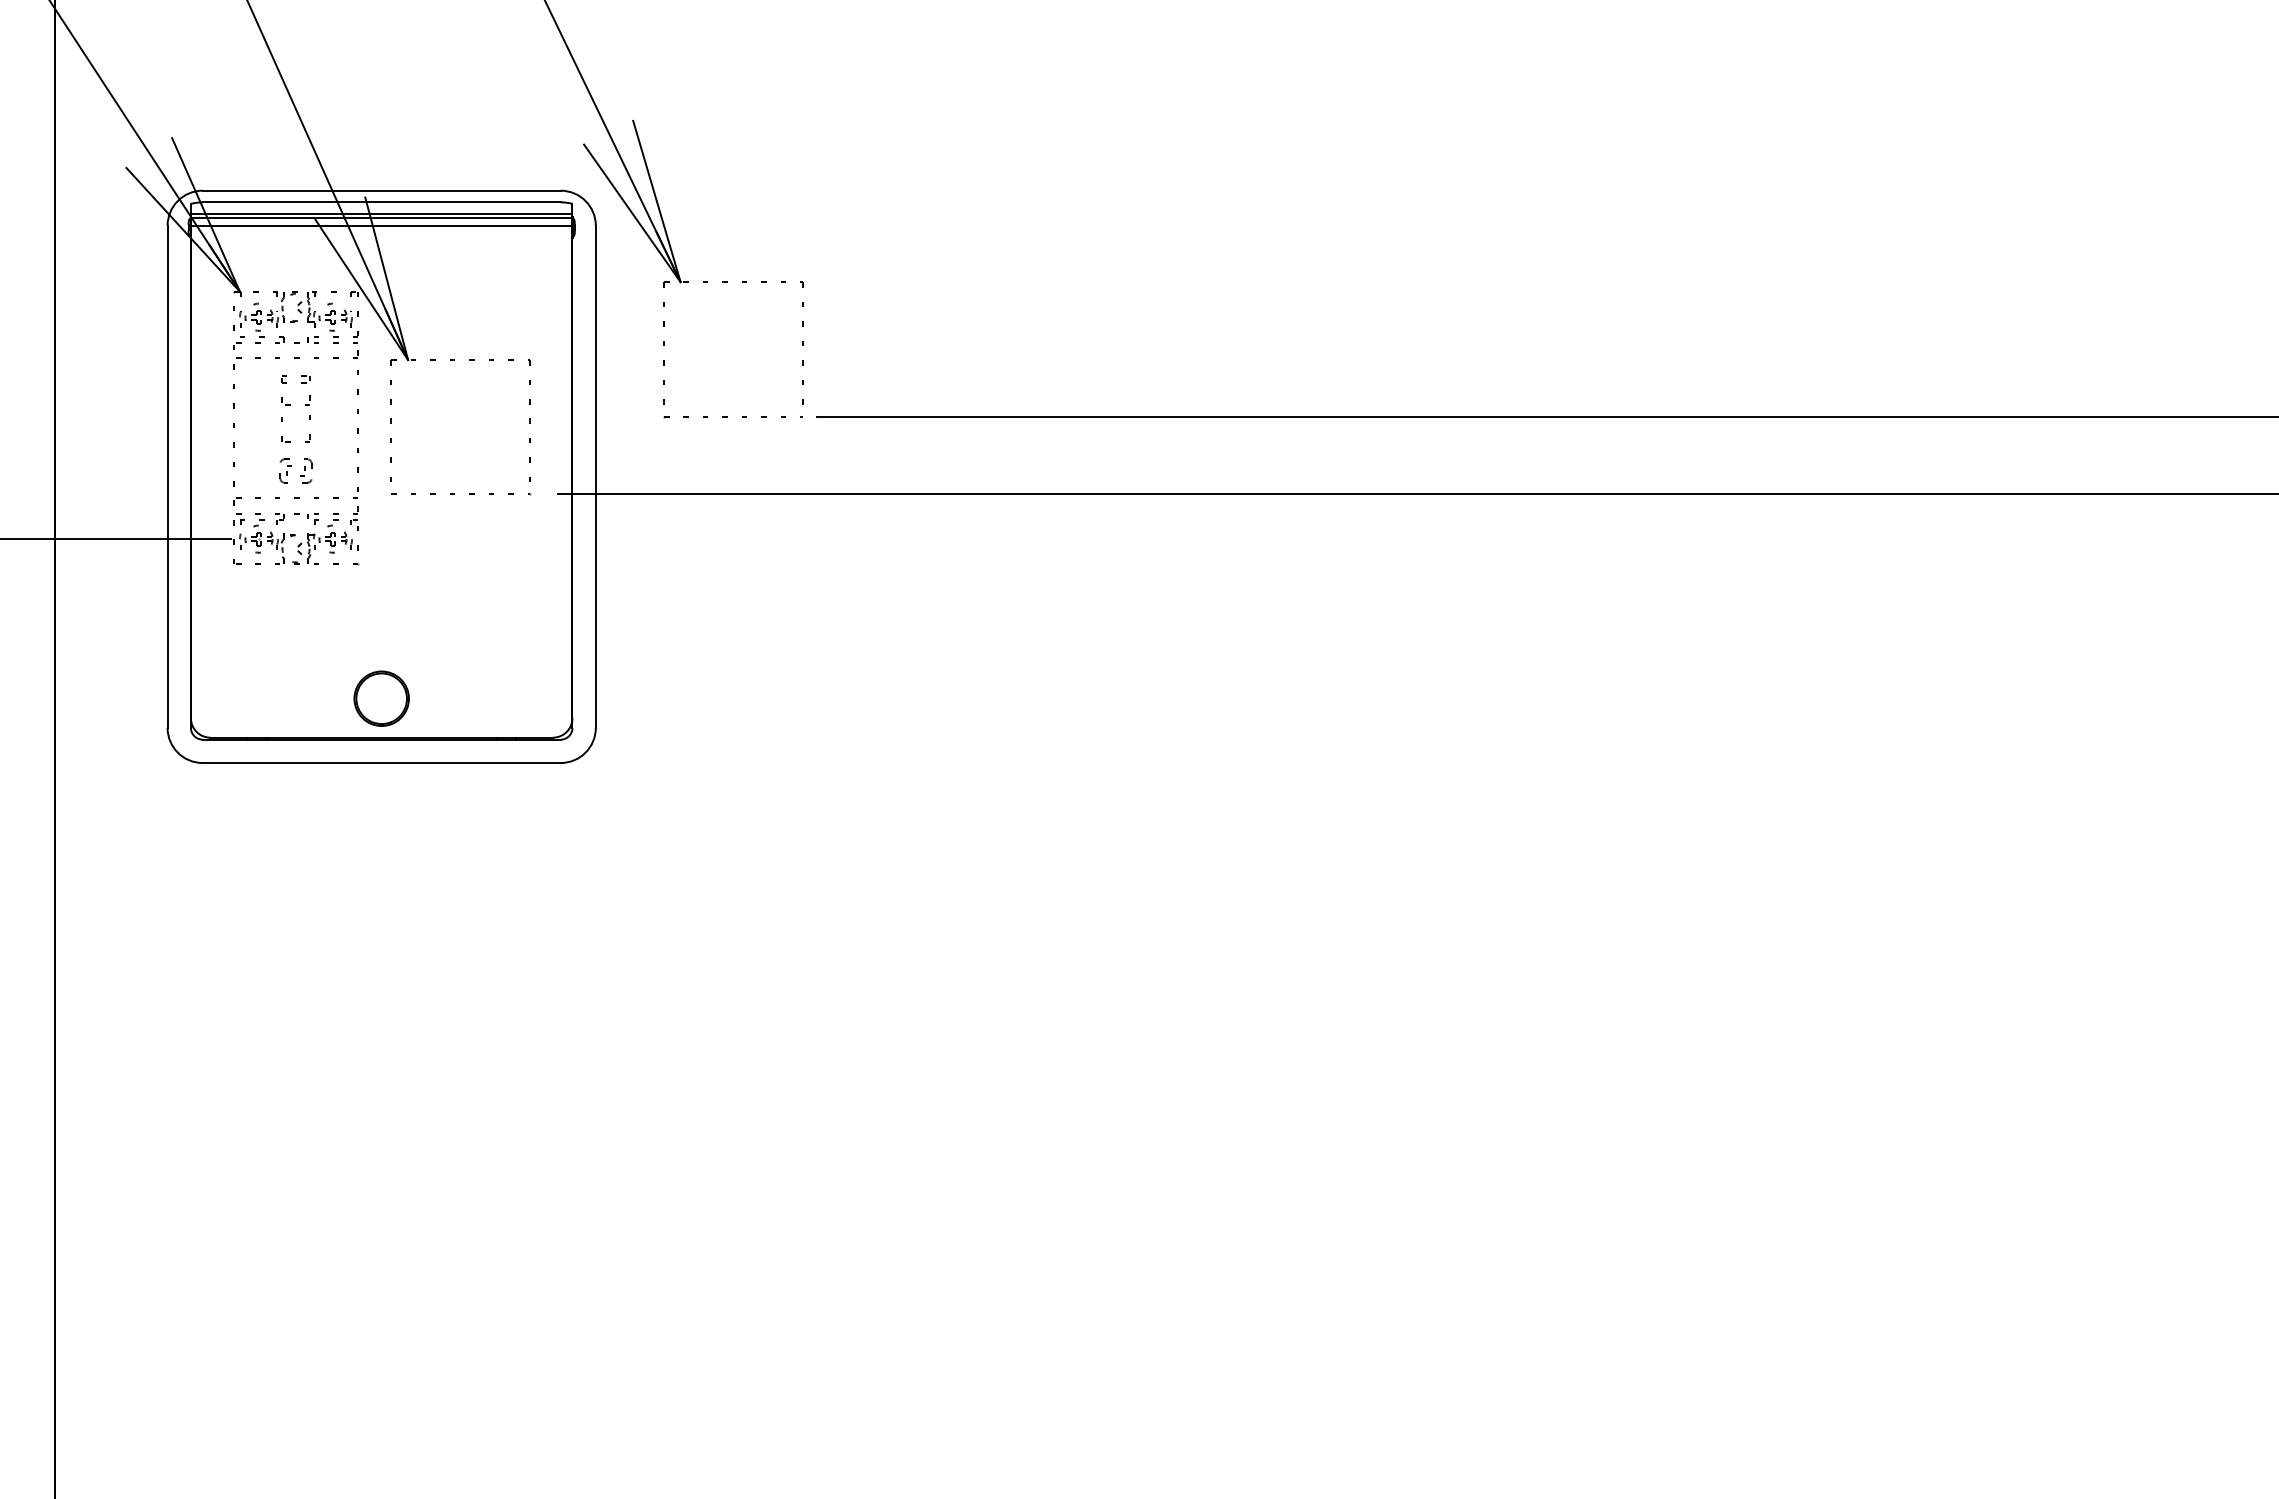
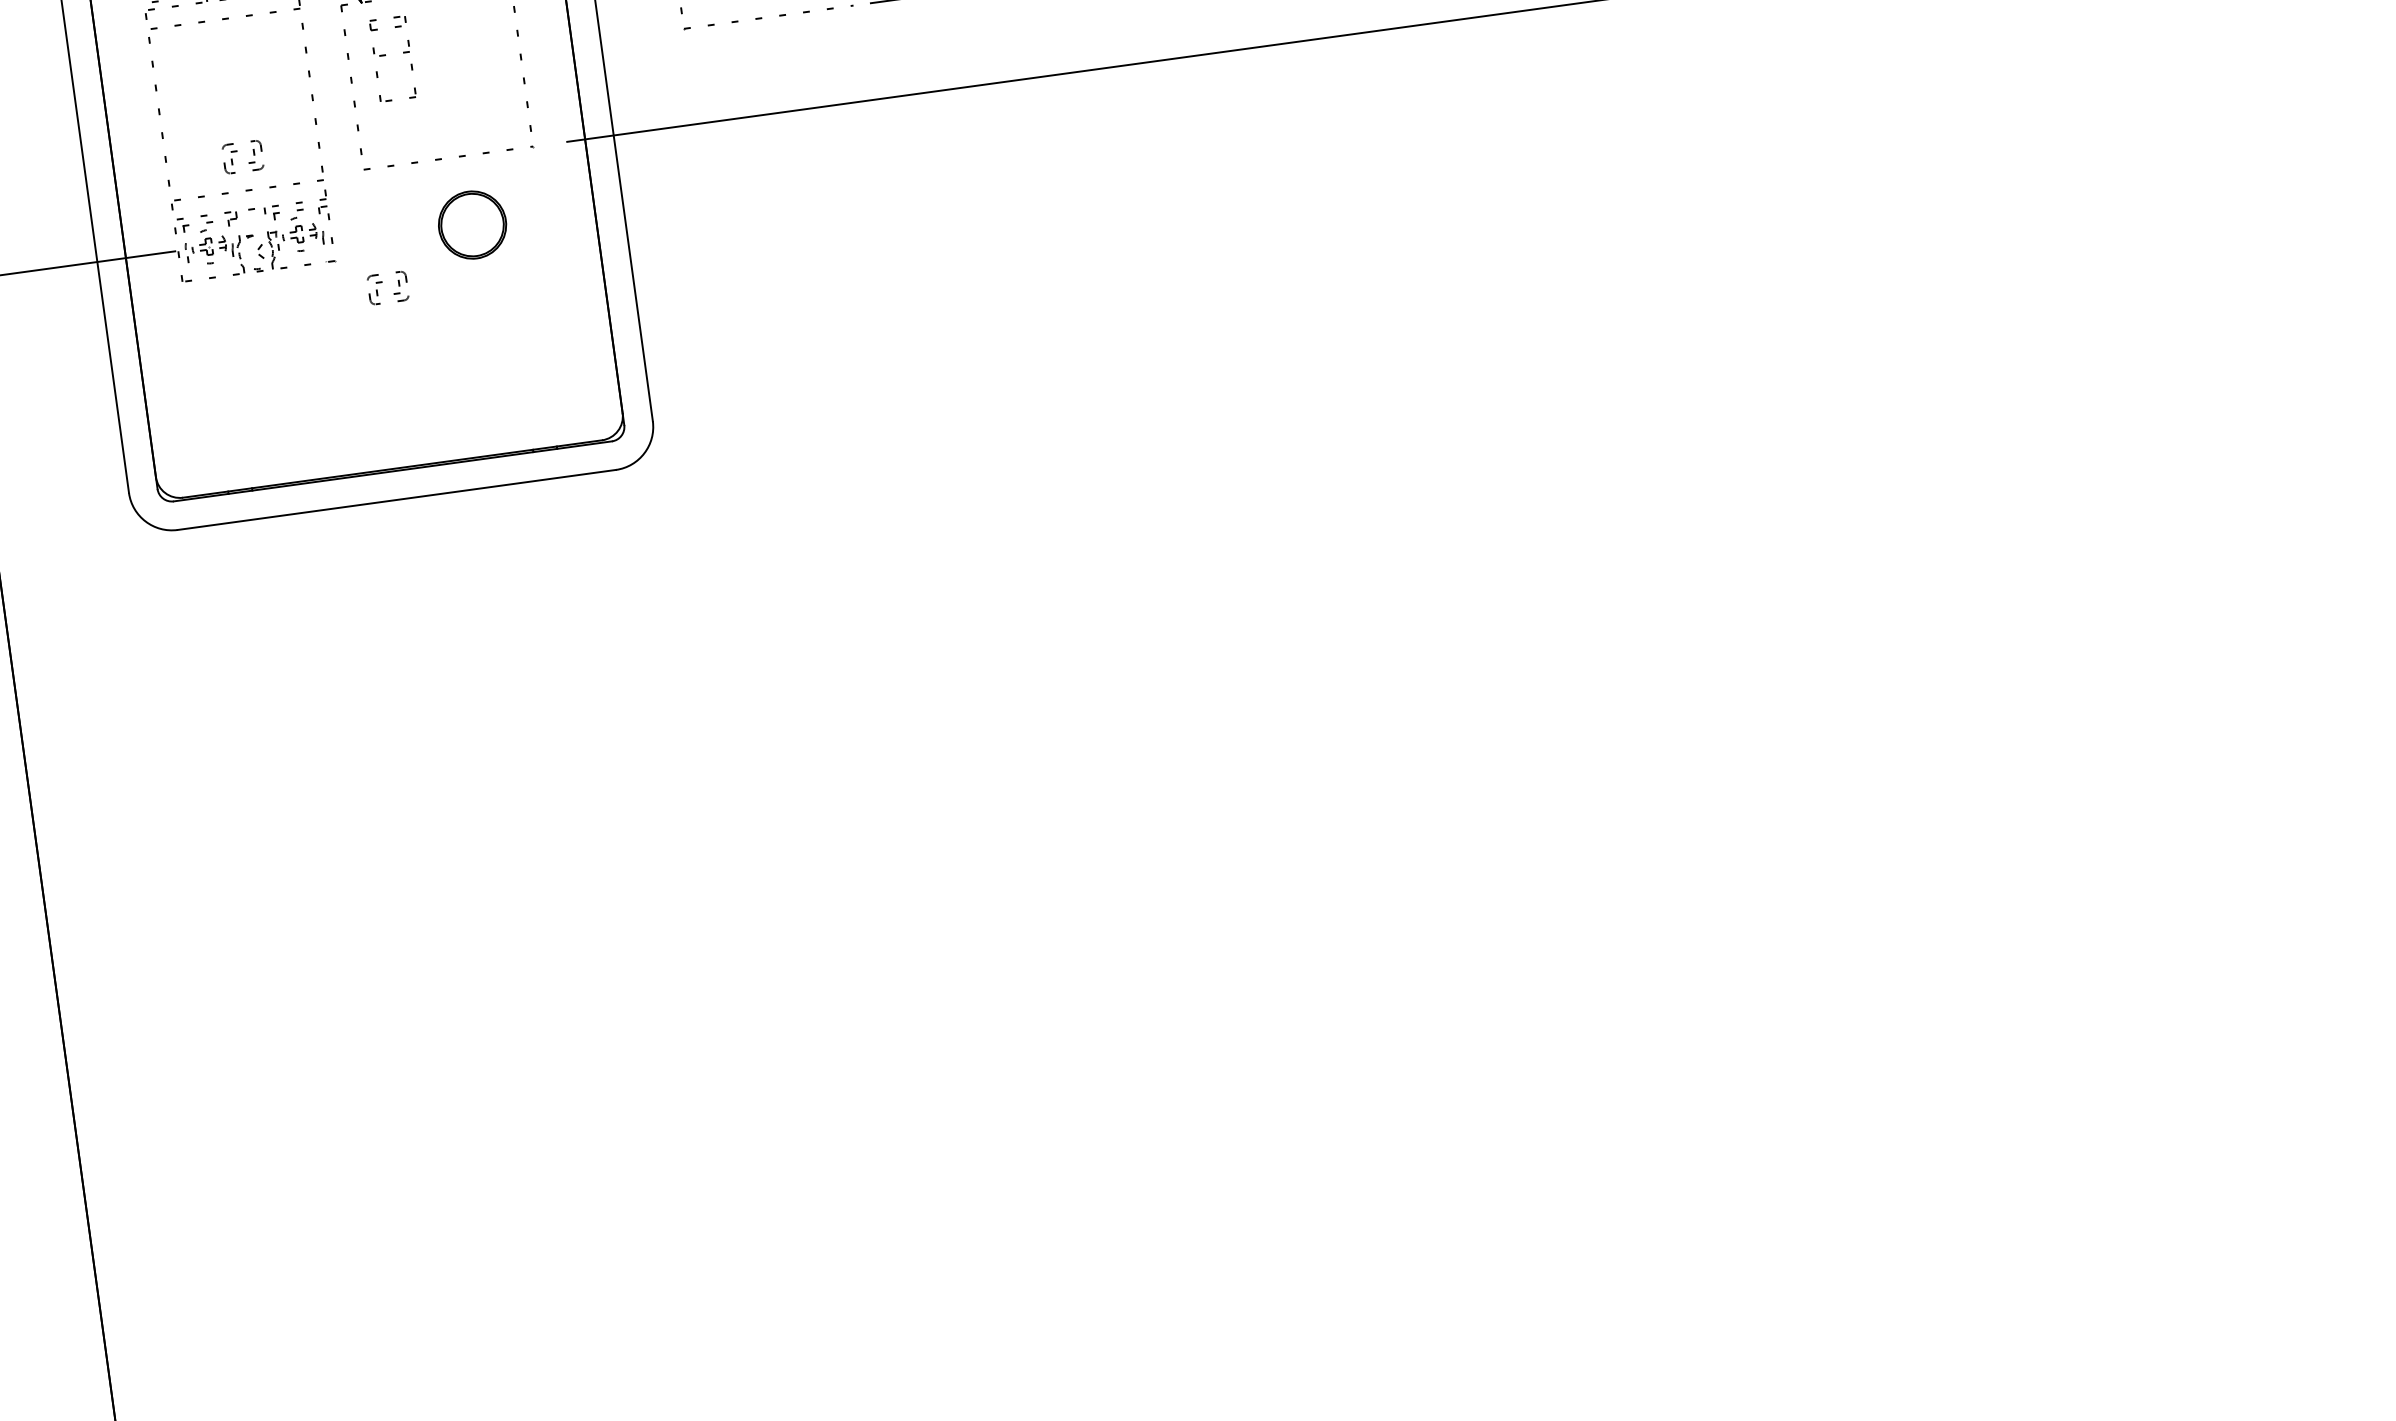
part: (295, 408) -> (392, 58), moved
part: (397, 591) -> (387, 287), added
part: (381, 698) -> (472, 224), moved

